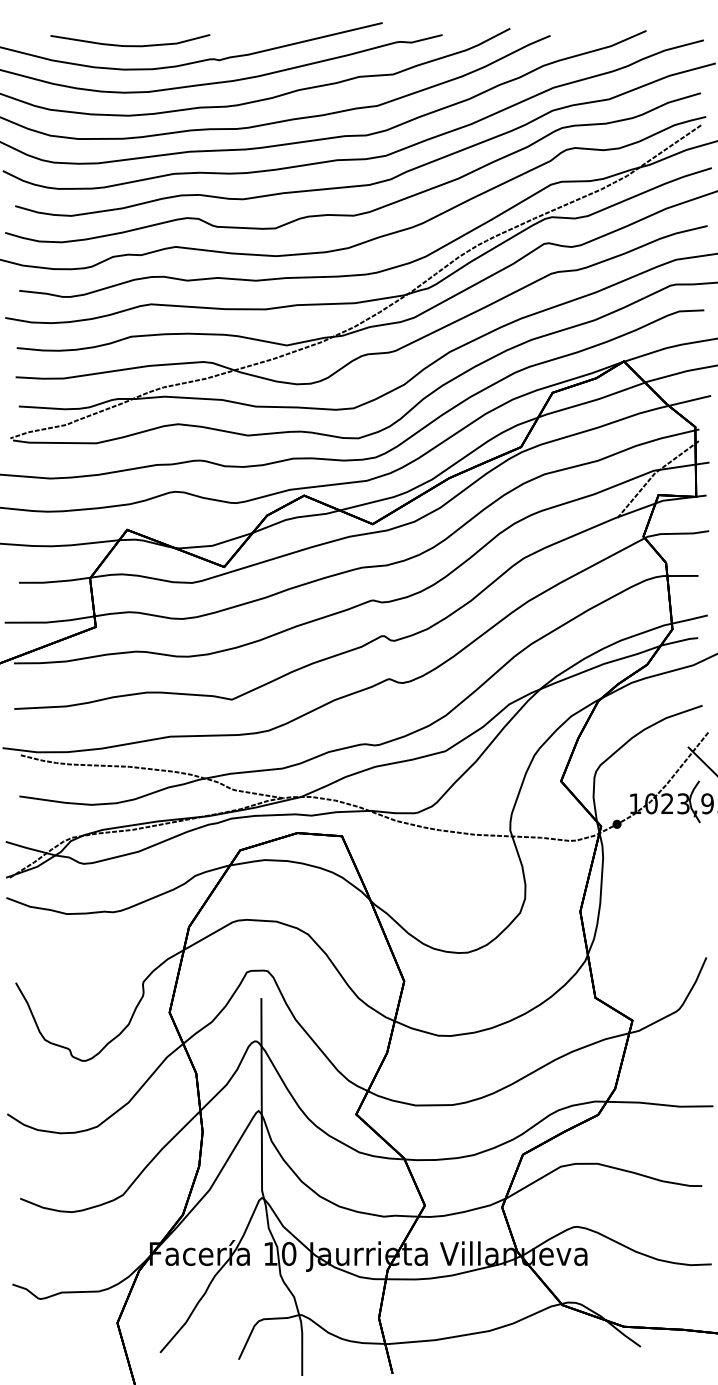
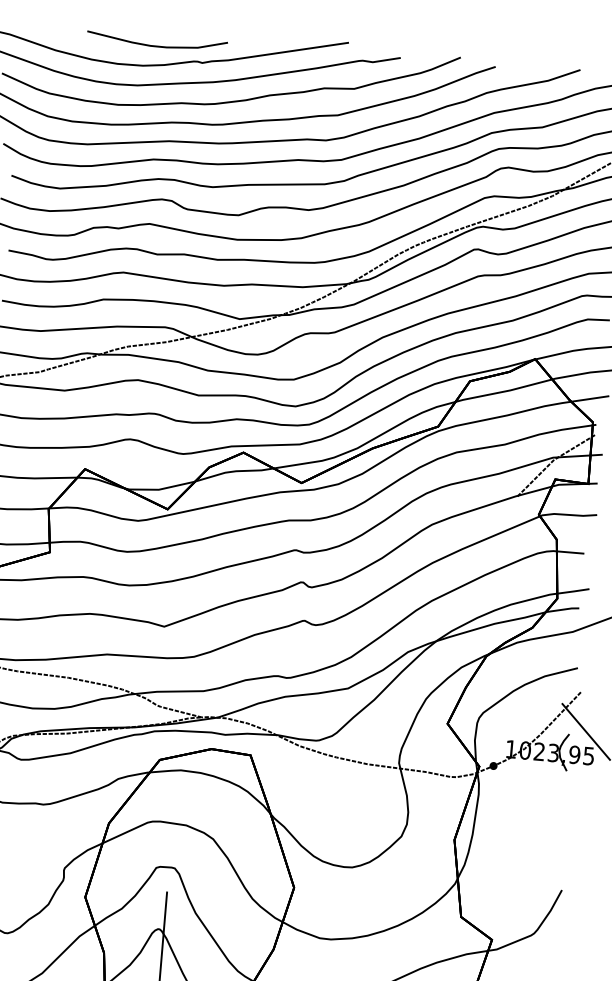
curve: (130, 45) -> (156, 45), moved

